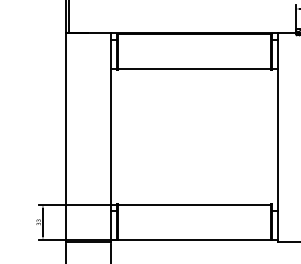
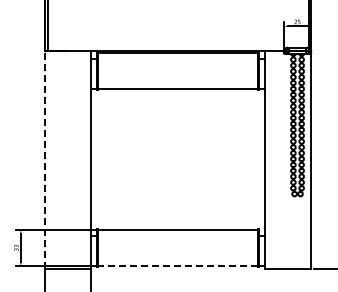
line: (65, 137) -> (44, 159), solid -> dashed
line: (194, 240) -> (178, 266), solid -> dashed

